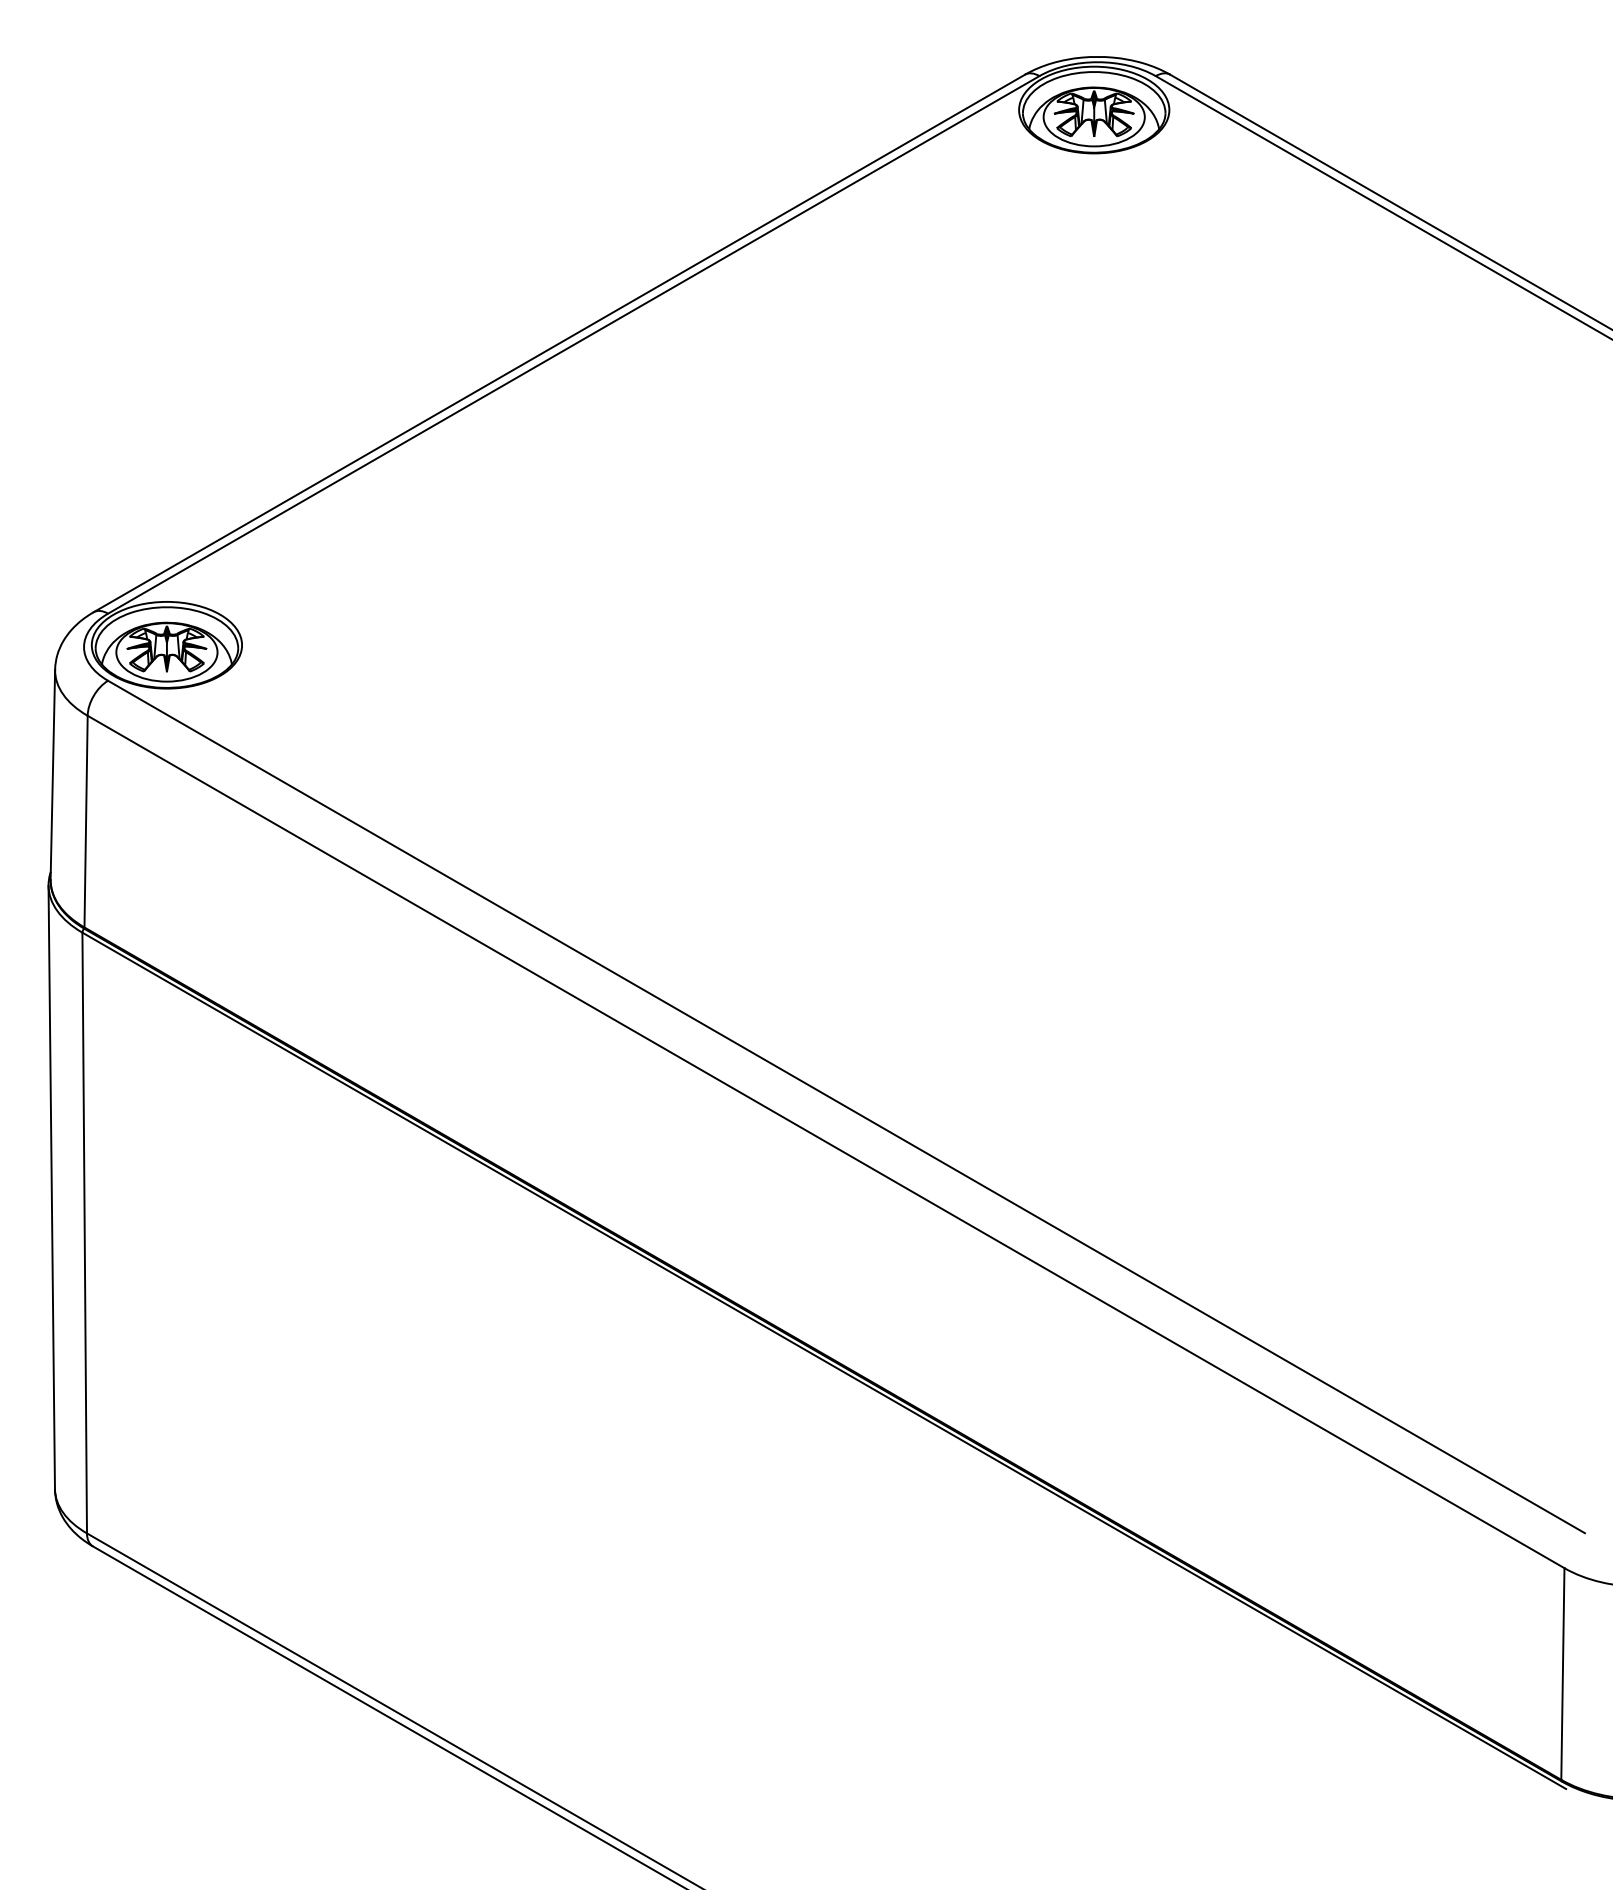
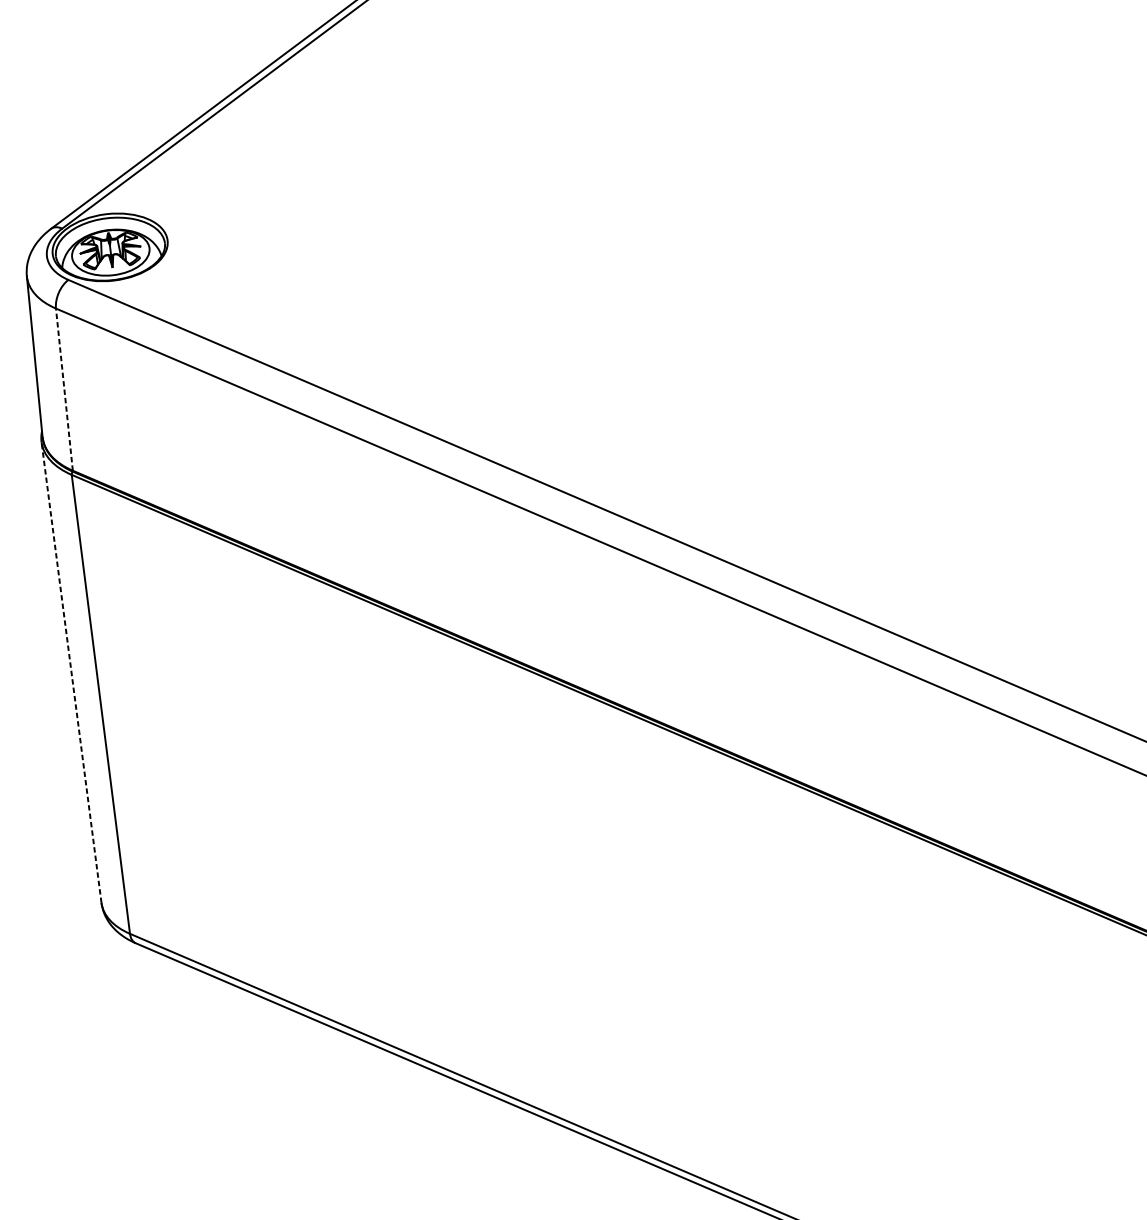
line: (86, 821) -> (64, 389), solid -> dashed
line: (51, 1187) -> (71, 672), solid -> dashed

